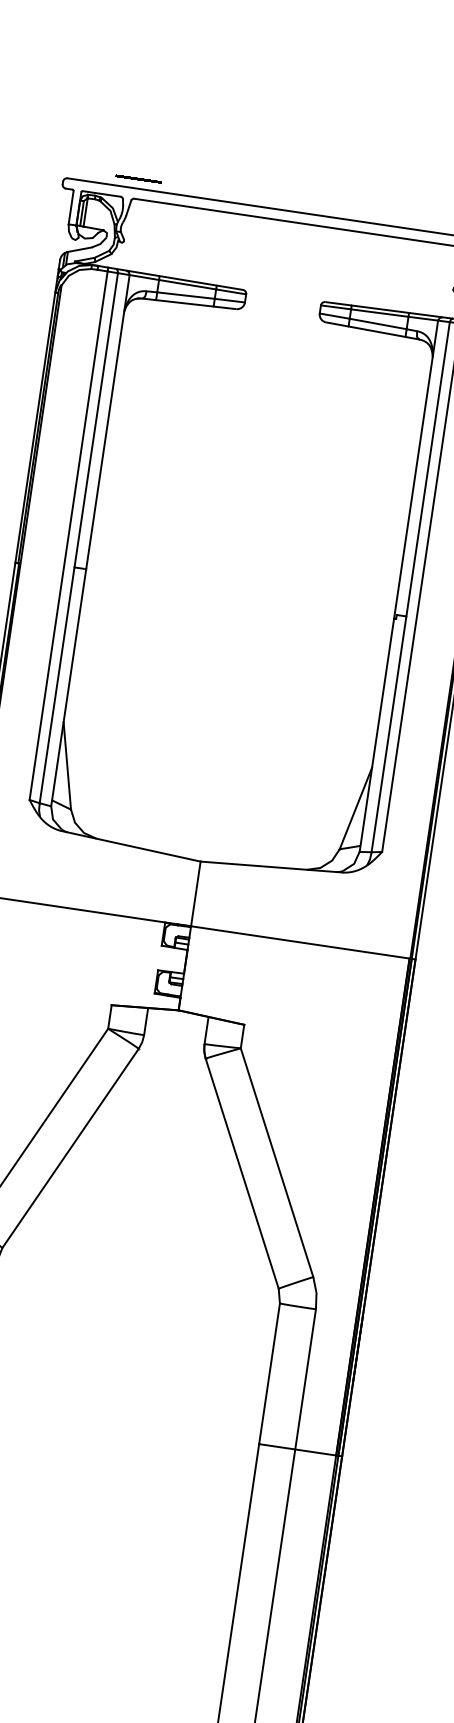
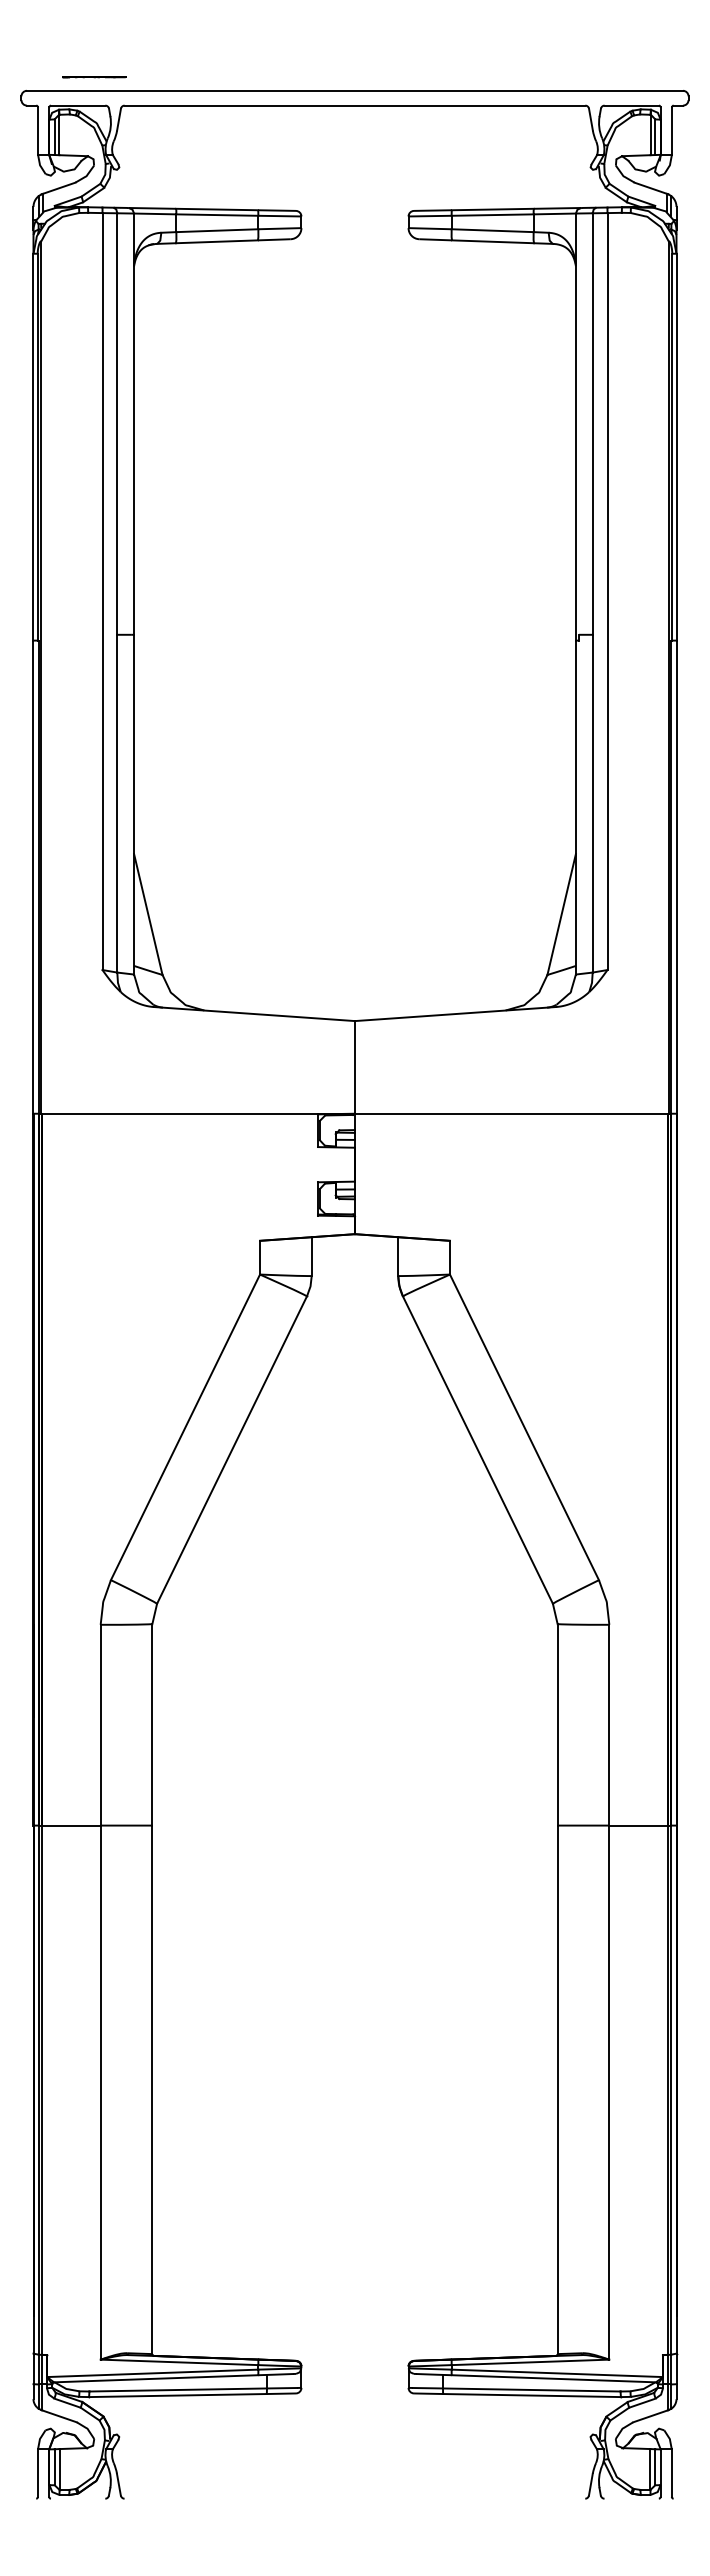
line: (139, 179) -> (94, 77), moved

